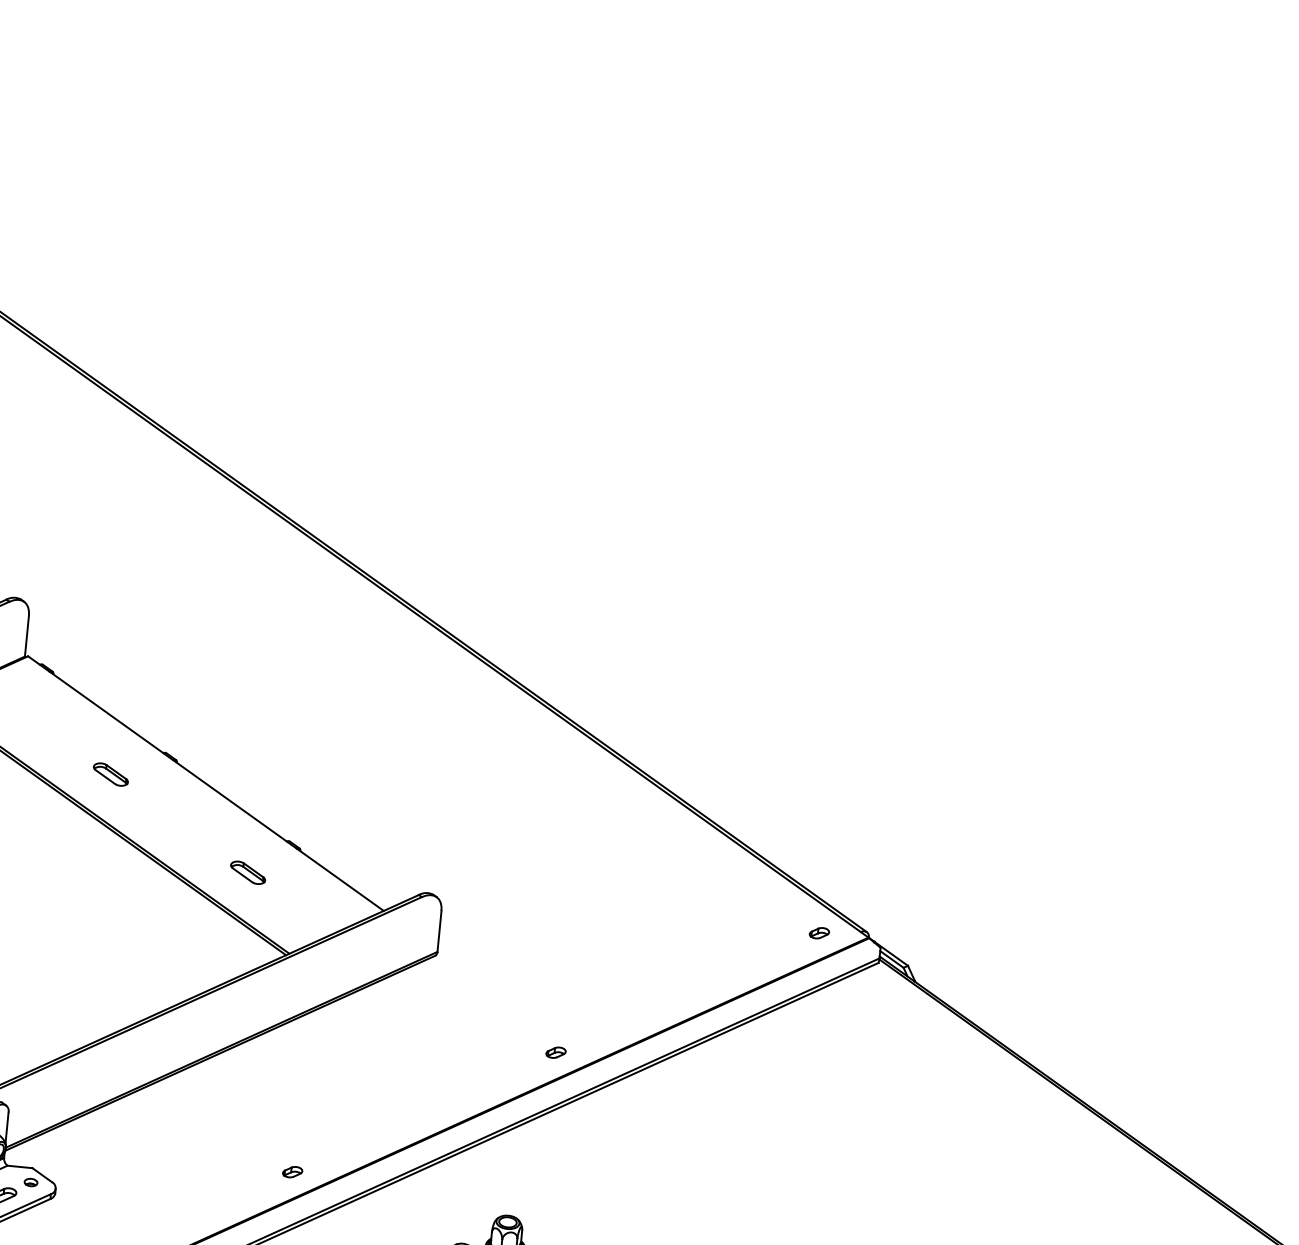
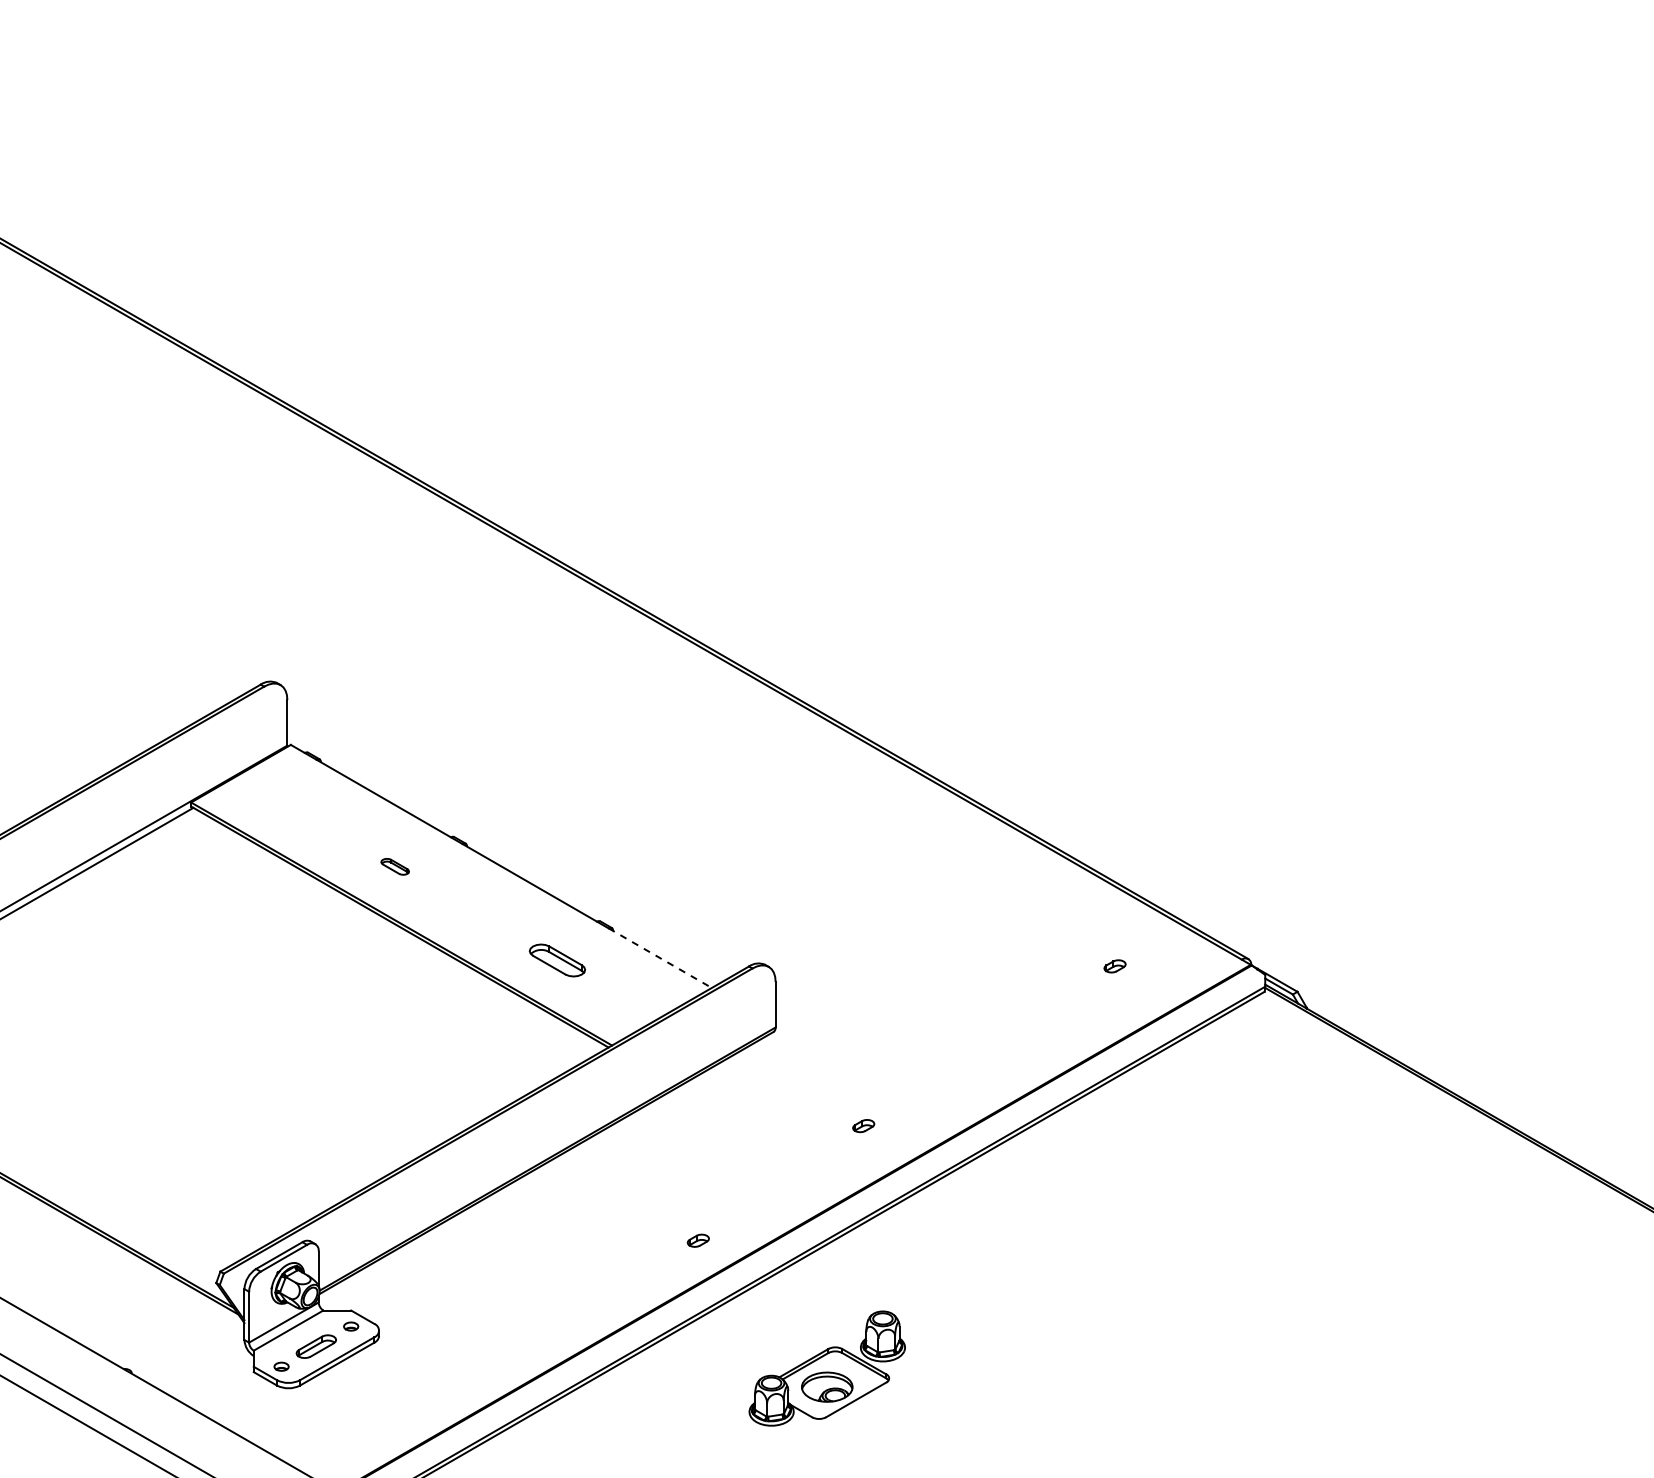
part: (110, 774) -> (394, 866), size x0.7
part: (247, 872) -> (557, 960), size x1.4
line: (340, 880) -> (660, 958), solid -> dashed
part: (818, 933) -> (1114, 966), moved
part: (555, 1053) -> (863, 1126), moved
part: (291, 1171) -> (697, 1240), moved

